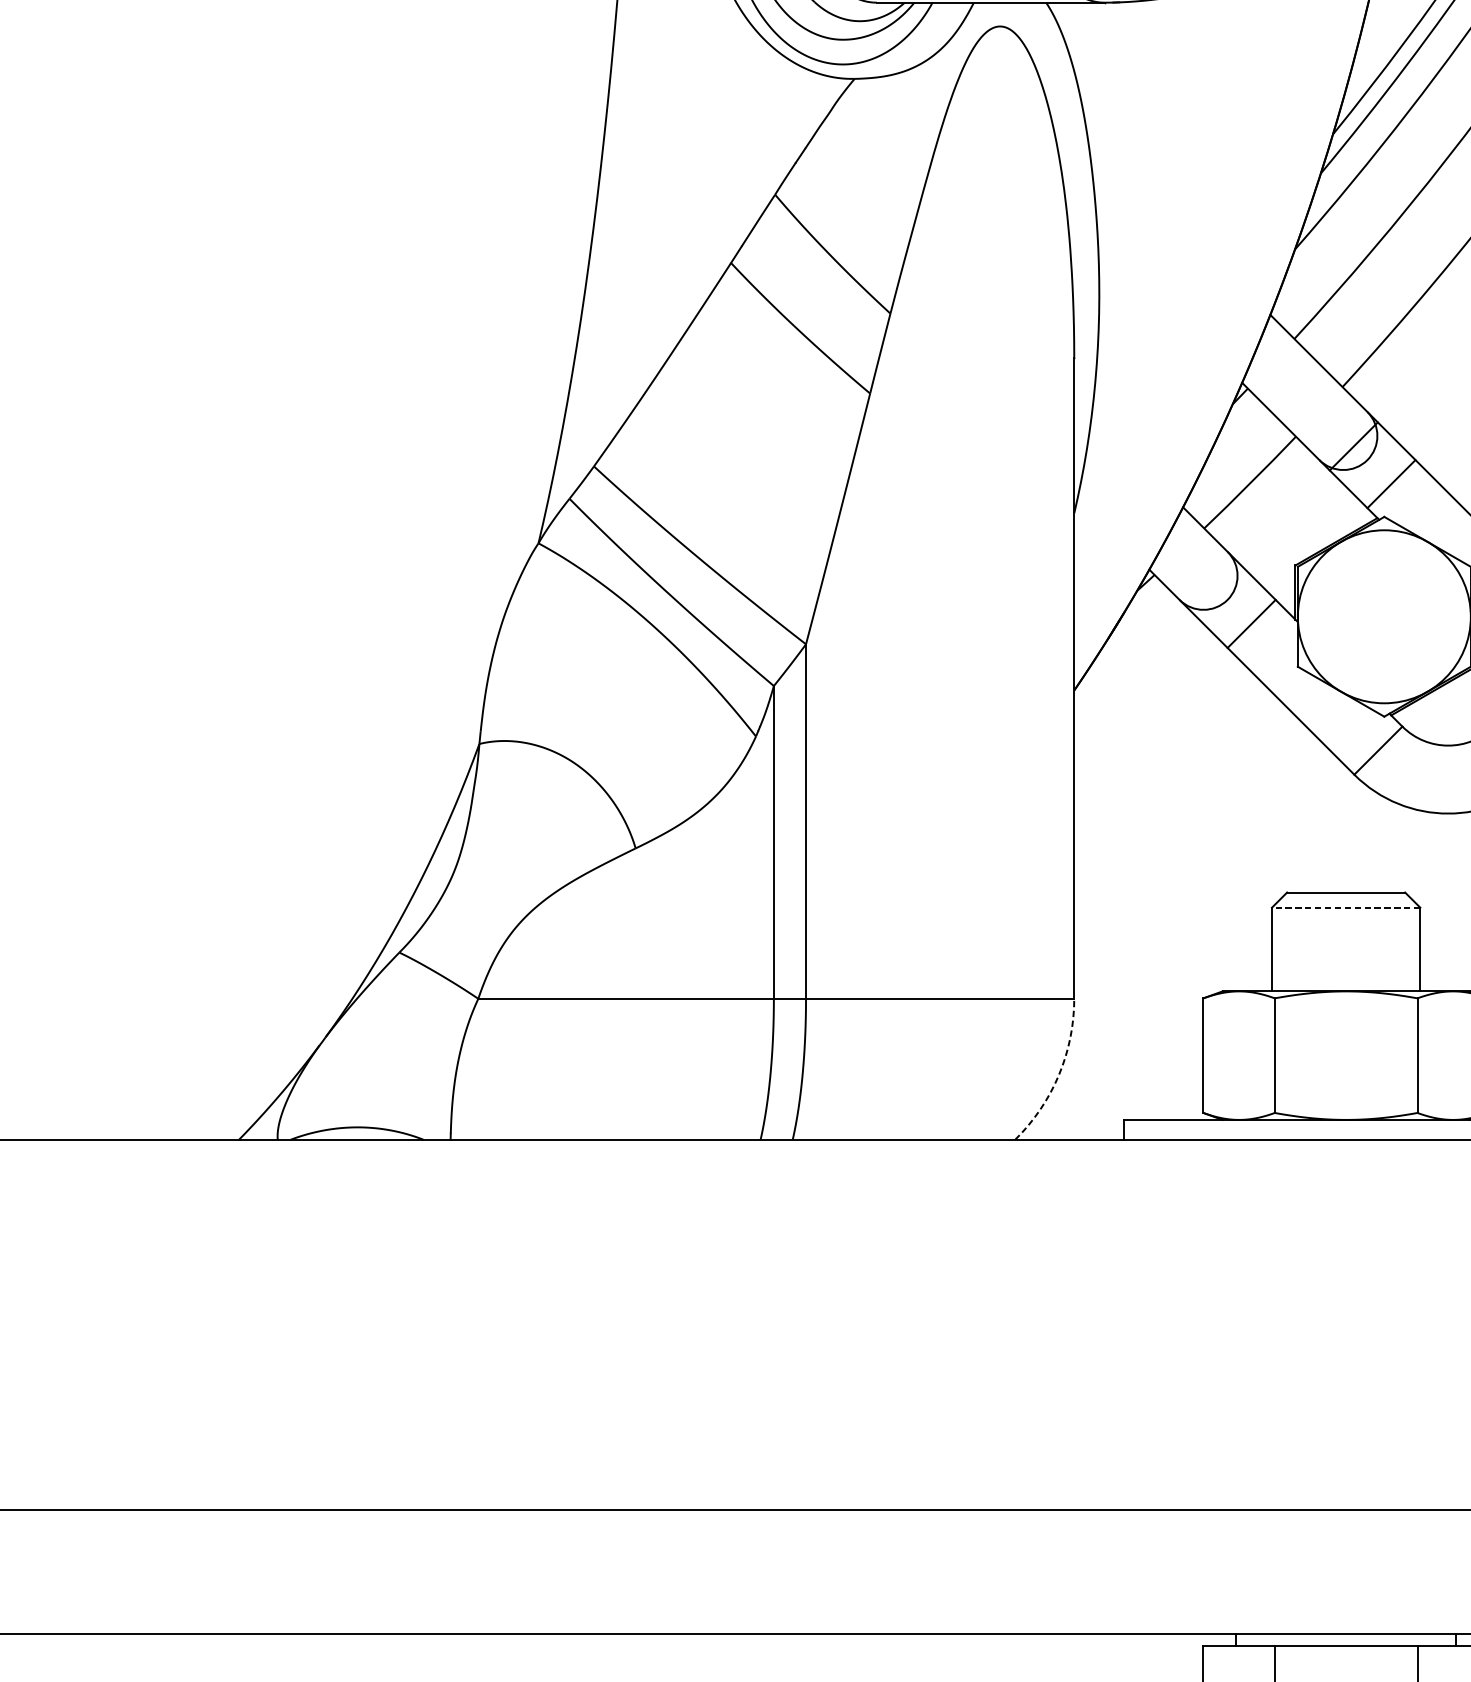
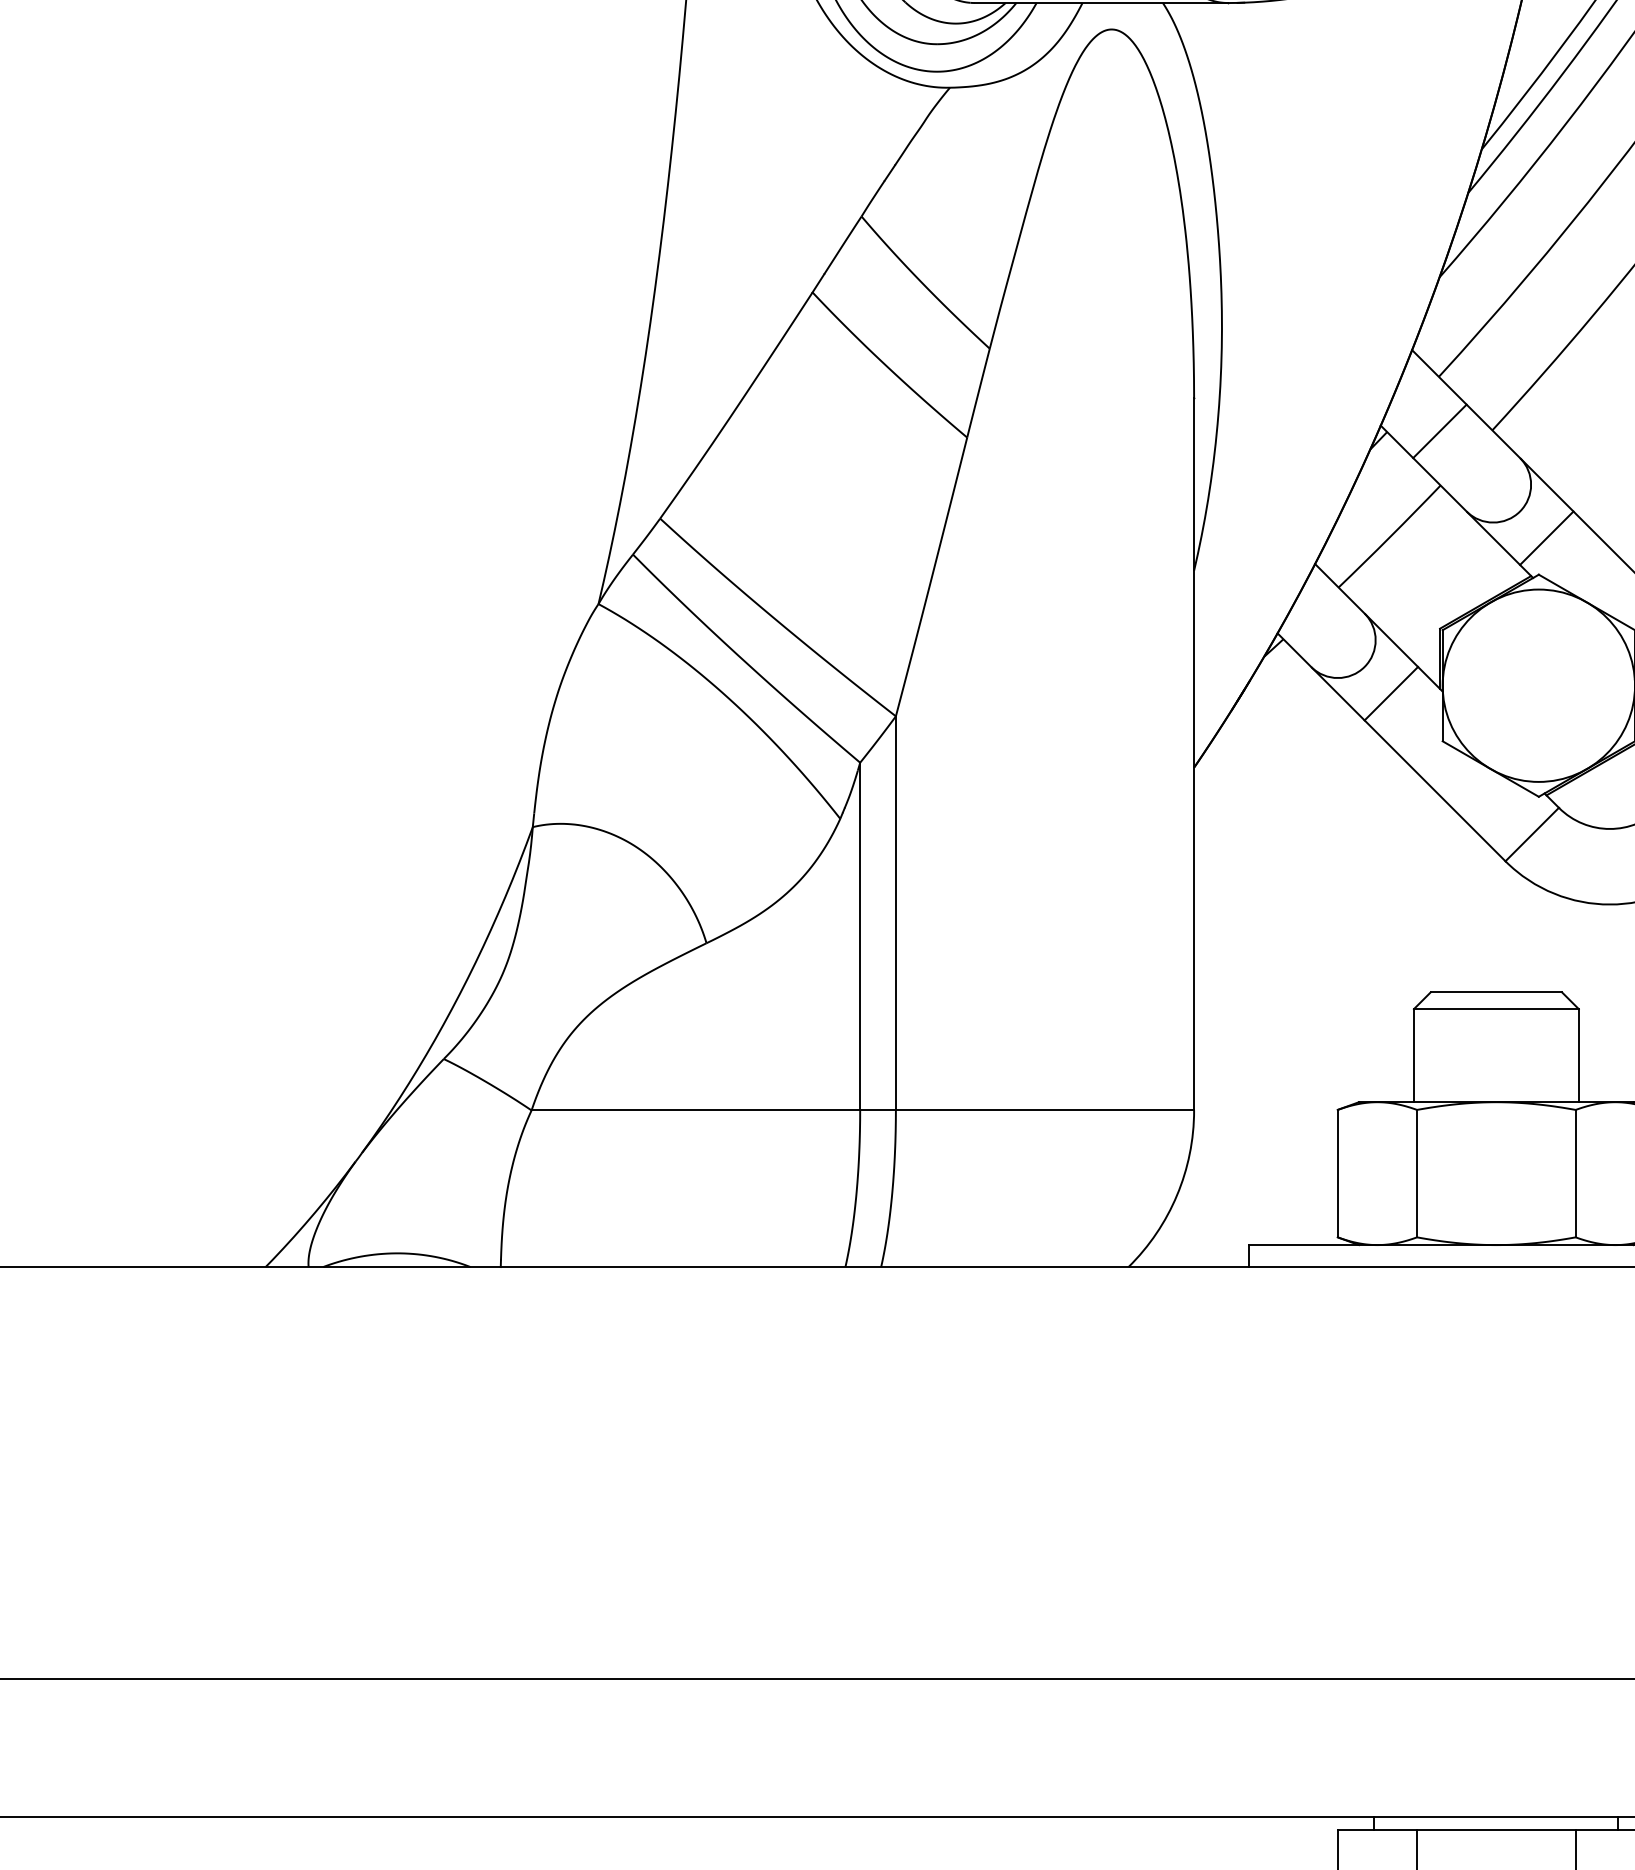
line: (1353, 446) -> (1439, 431), moved
line: (1345, 908) -> (1495, 1009), dashed -> solid
arc: (1059, 1075) -> (1177, 1195), dashed -> solid

